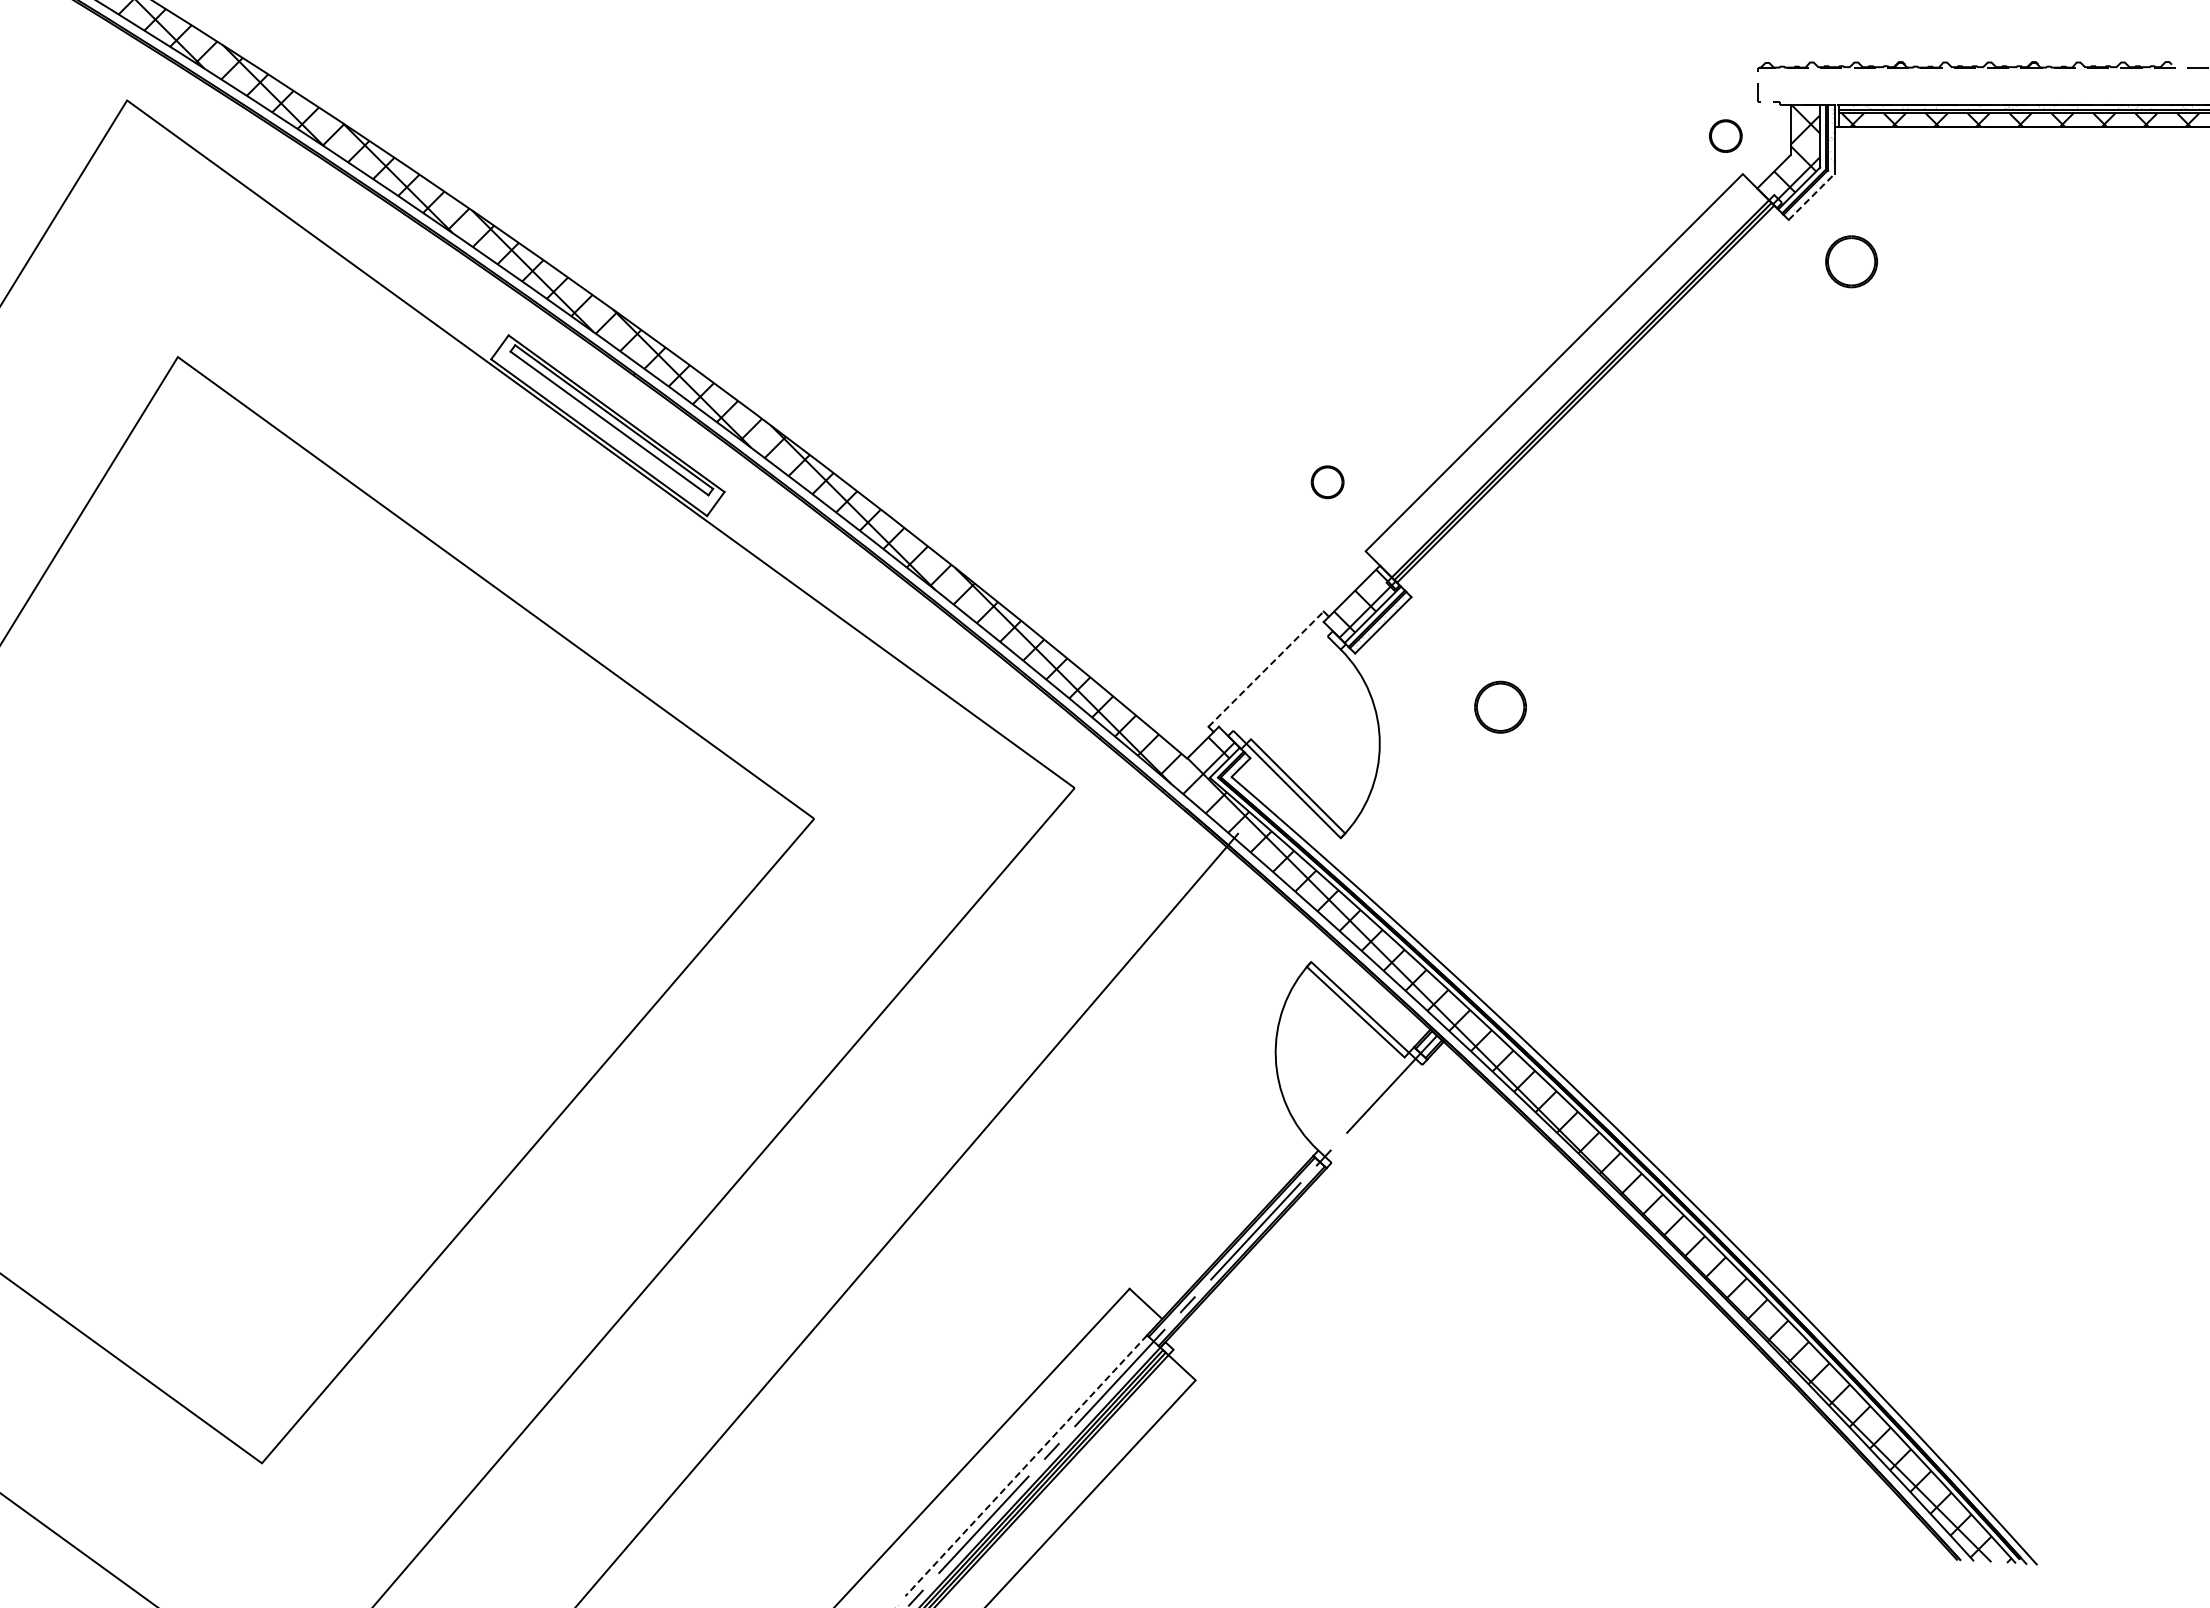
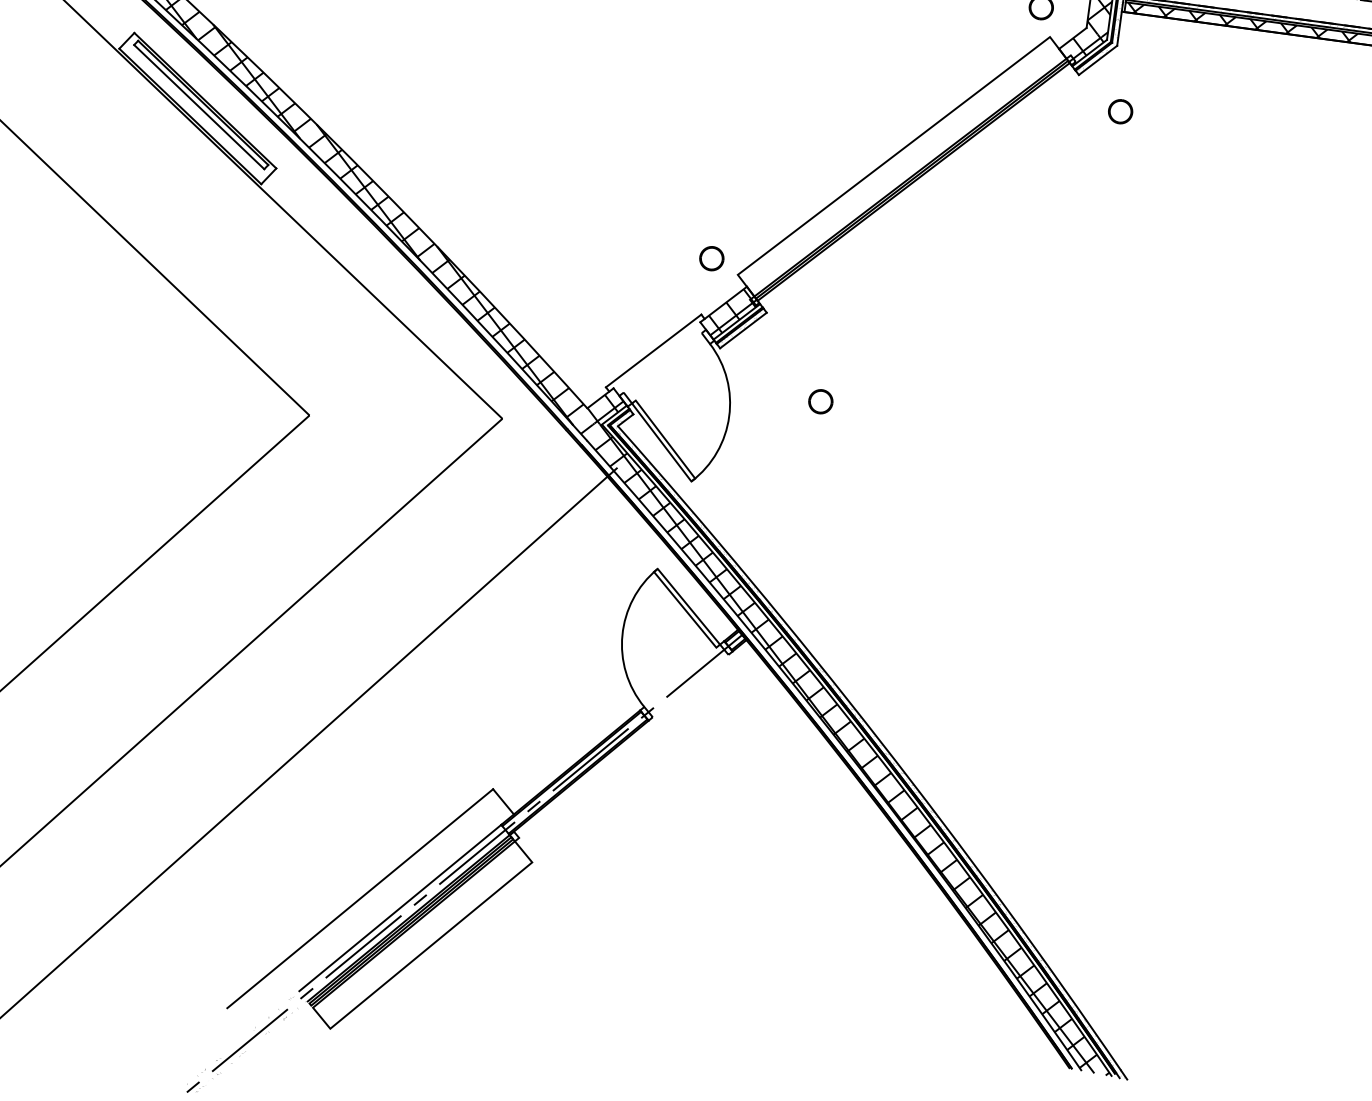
line: (1811, 196) -> (1097, 60), dashed -> solid
part: (1851, 261) -> (1120, 111), size x0.62
part: (1327, 482) -> (711, 258), moved
line: (1266, 669) -> (653, 351), dashed -> solid
part: (1500, 706) -> (820, 401), size x0.62
hatch: (1631, 1171) -> (870, 753), added
line: (1026, 1465) -> (400, 907), dashed -> solid

